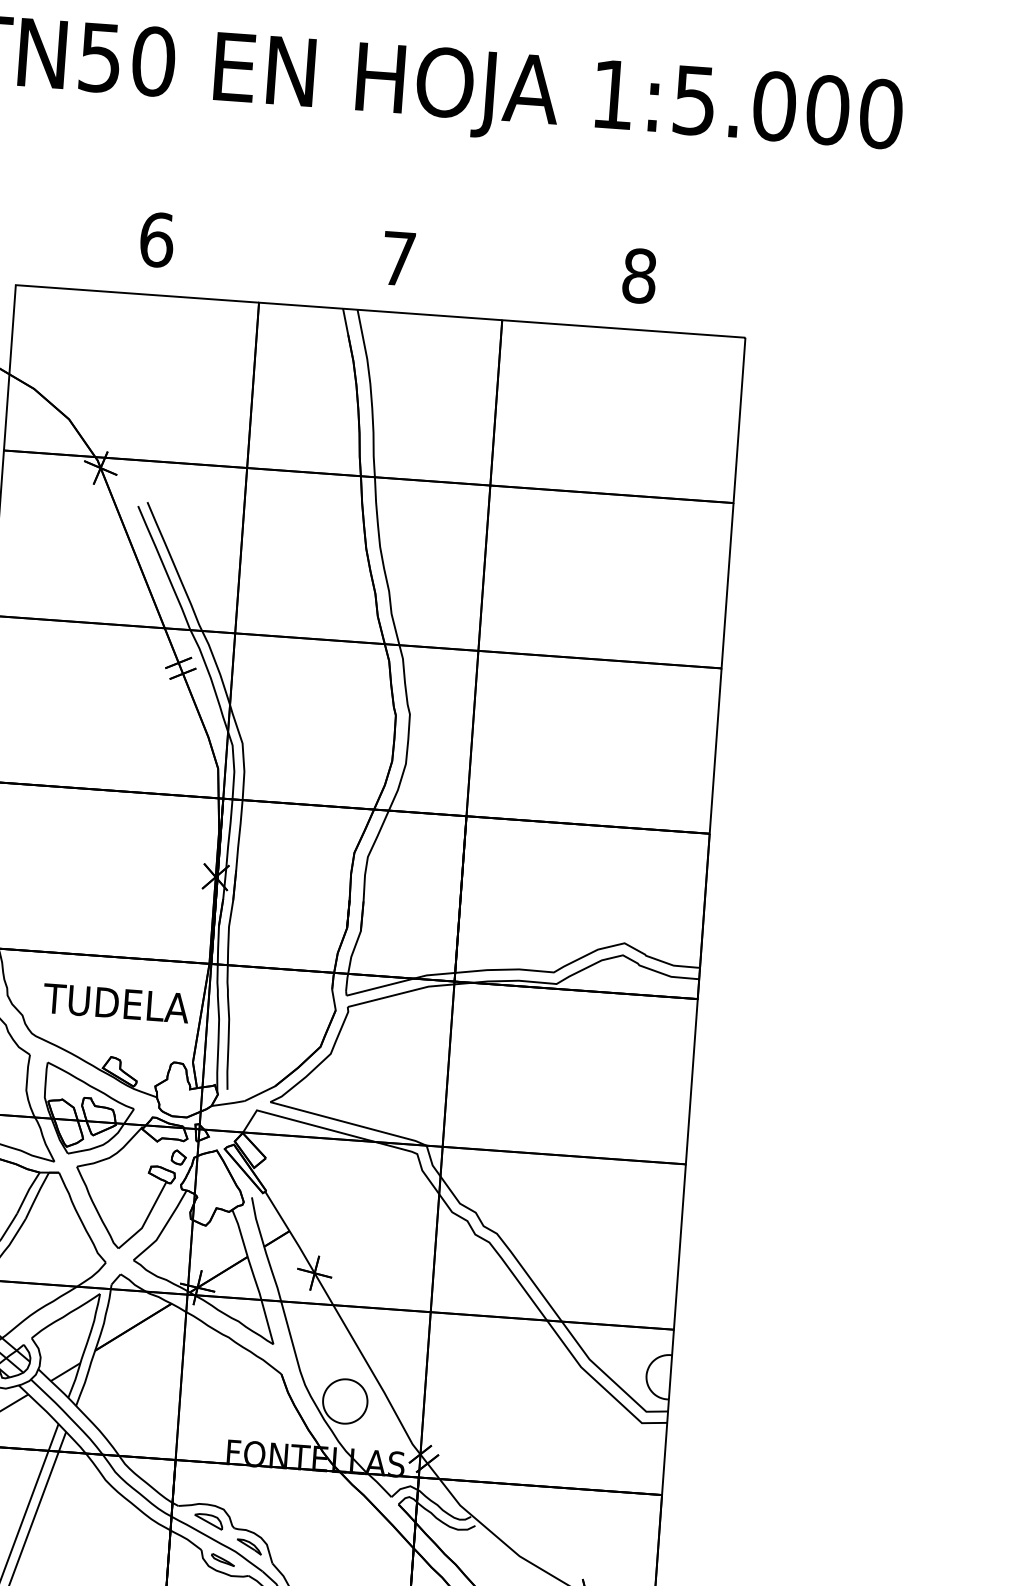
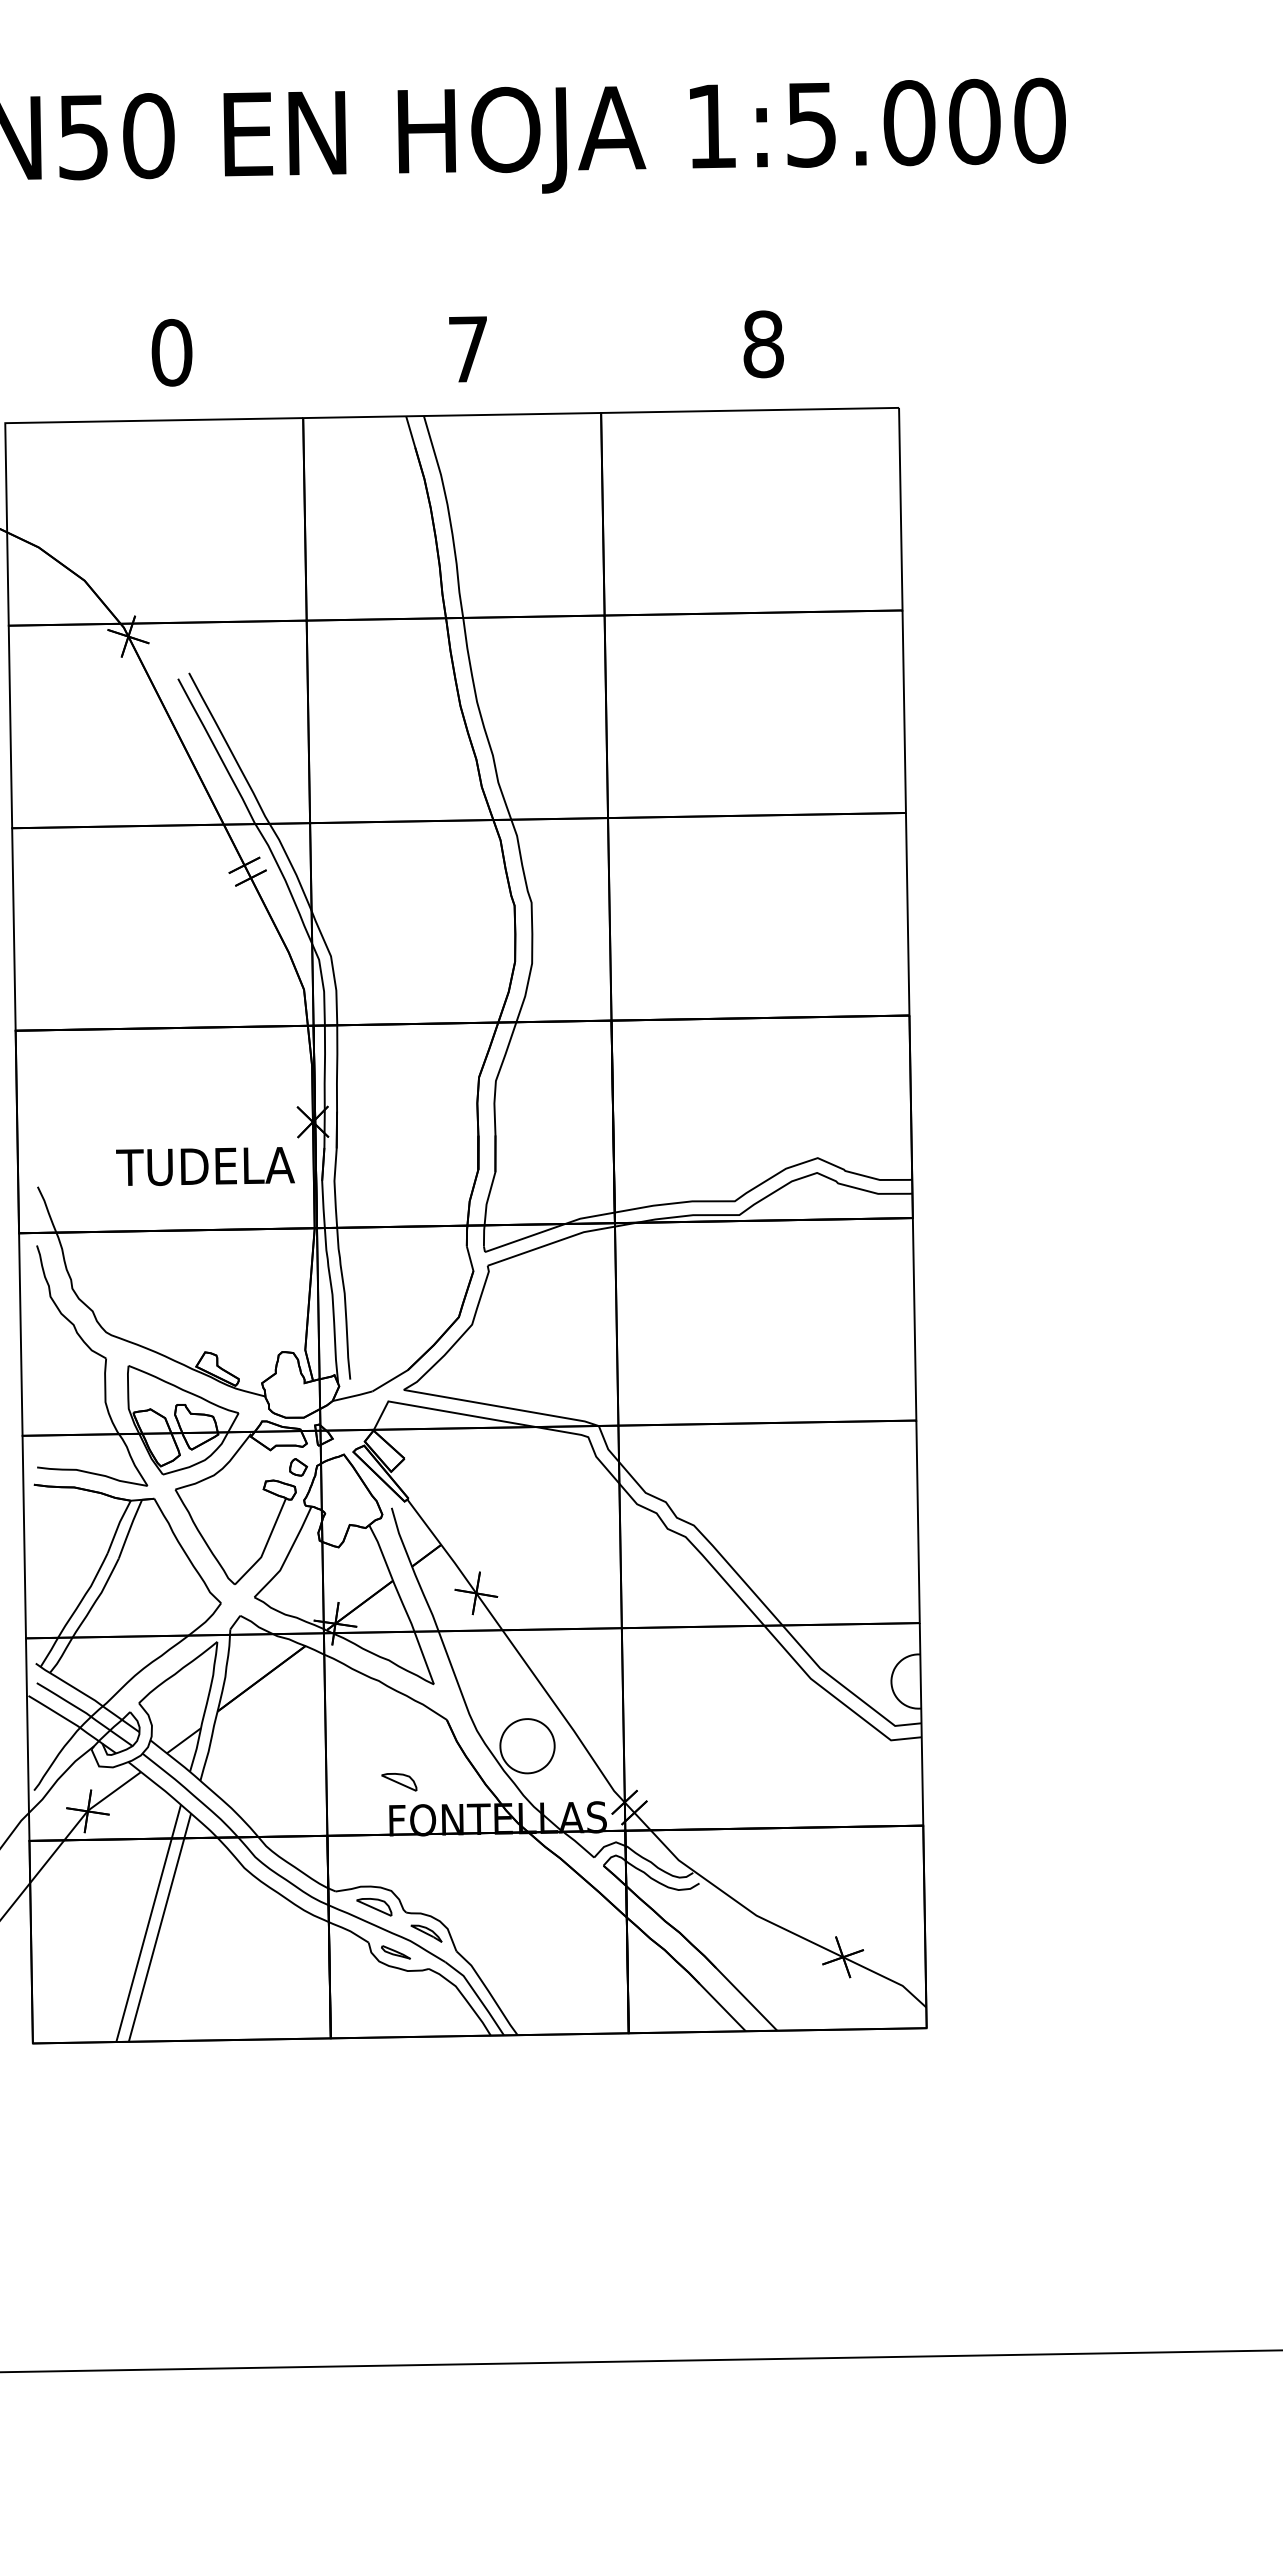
text: (156, 239) -> (171, 352), 6 -> 0
text: (116, 1003) -> (205, 1166), moved
part: (238, 1421) -> (399, 1782), added

